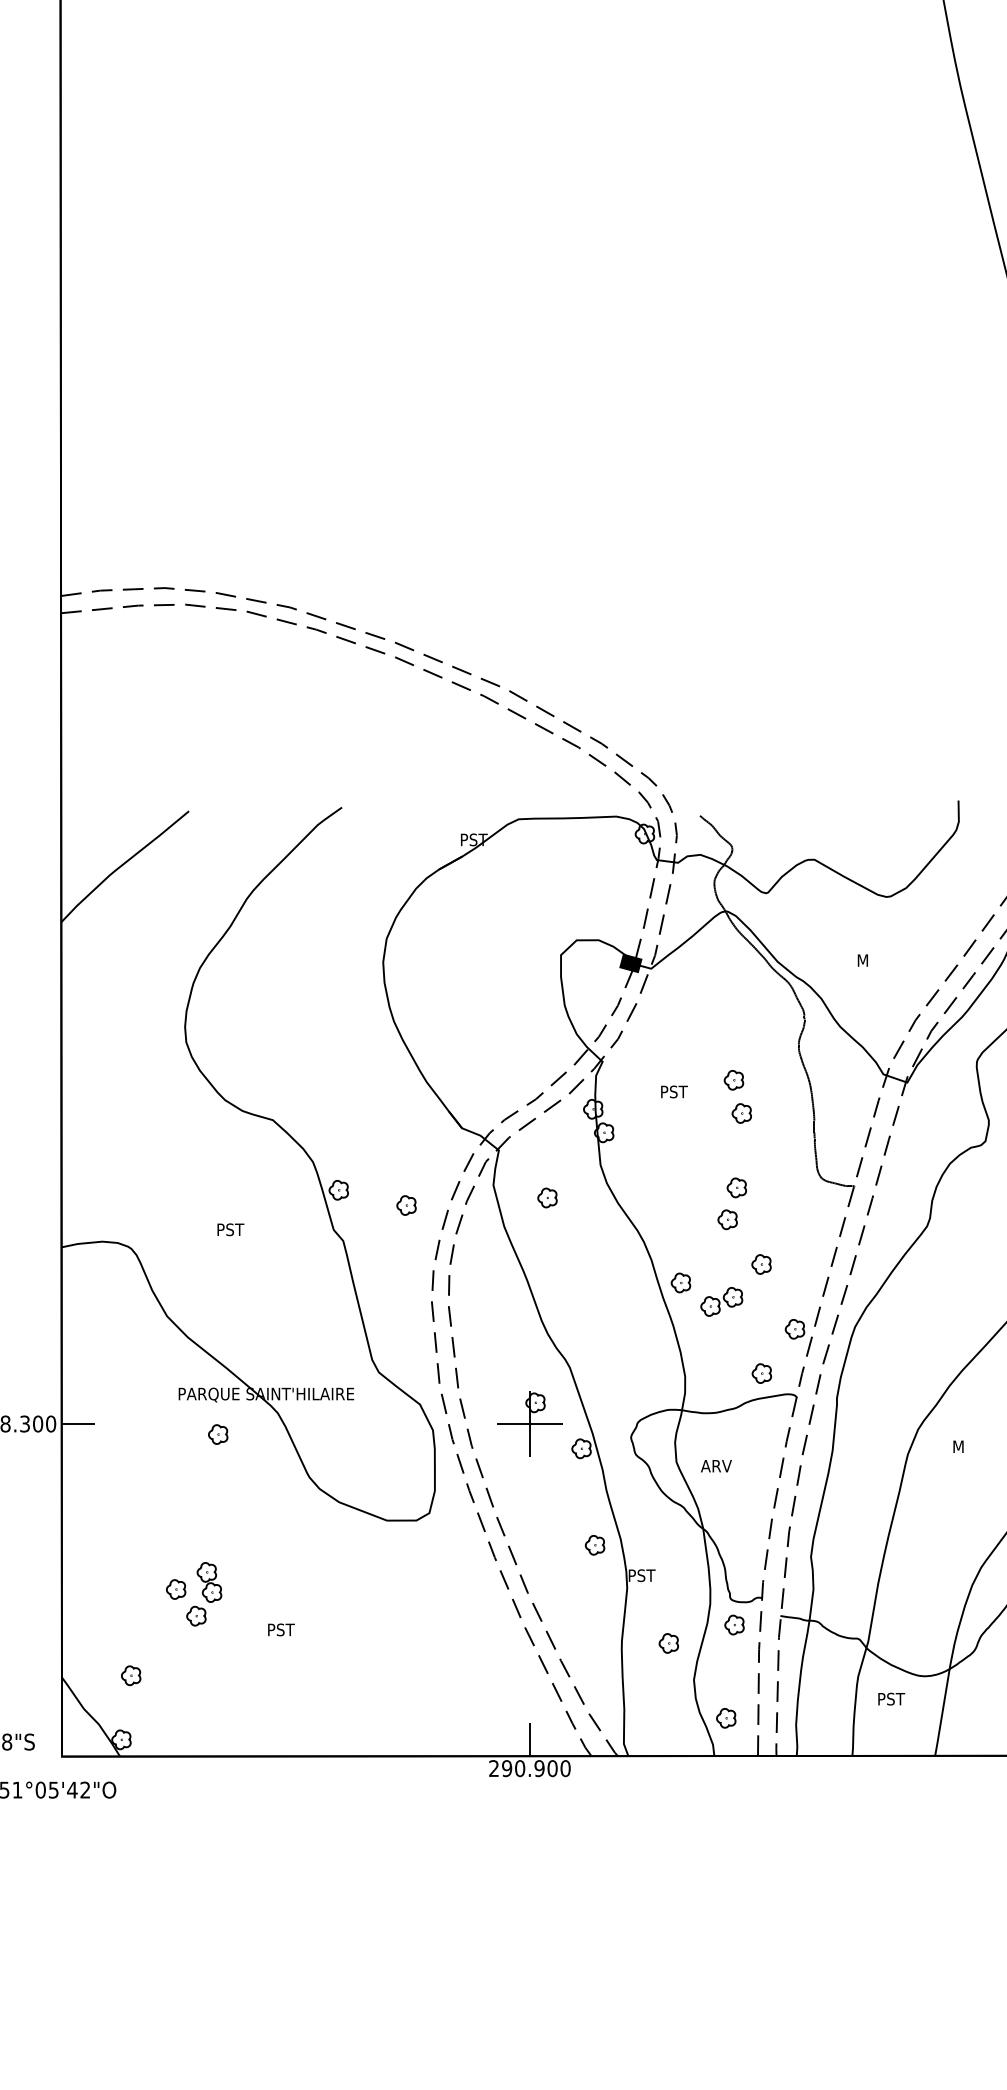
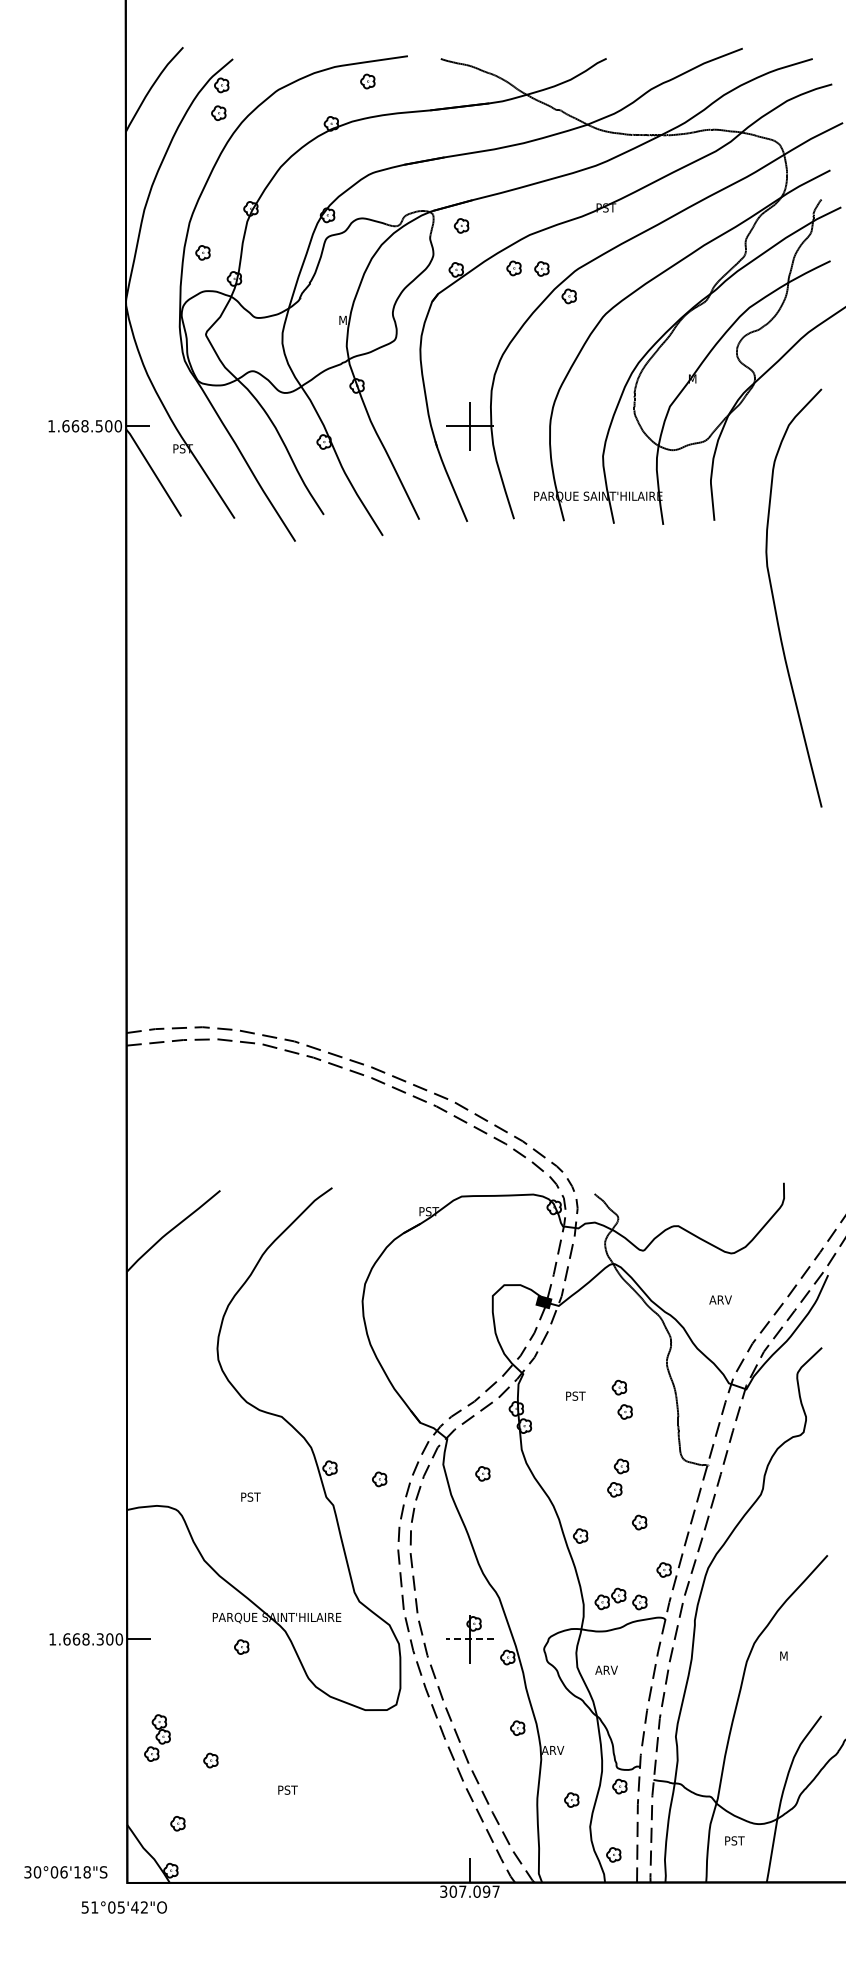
text: (871, 959) -> (720, 1299), M -> ARV
part: (721, 1301) -> (610, 1598), moved
line: (529, 1424) -> (469, 1639), solid -> dashed
text: (643, 1575) -> (553, 1750), PST -> ARV
part: (204, 1593) -> (157, 1737), moved
text: (529, 1768) -> (469, 1891), 290.900 -> 307.097

